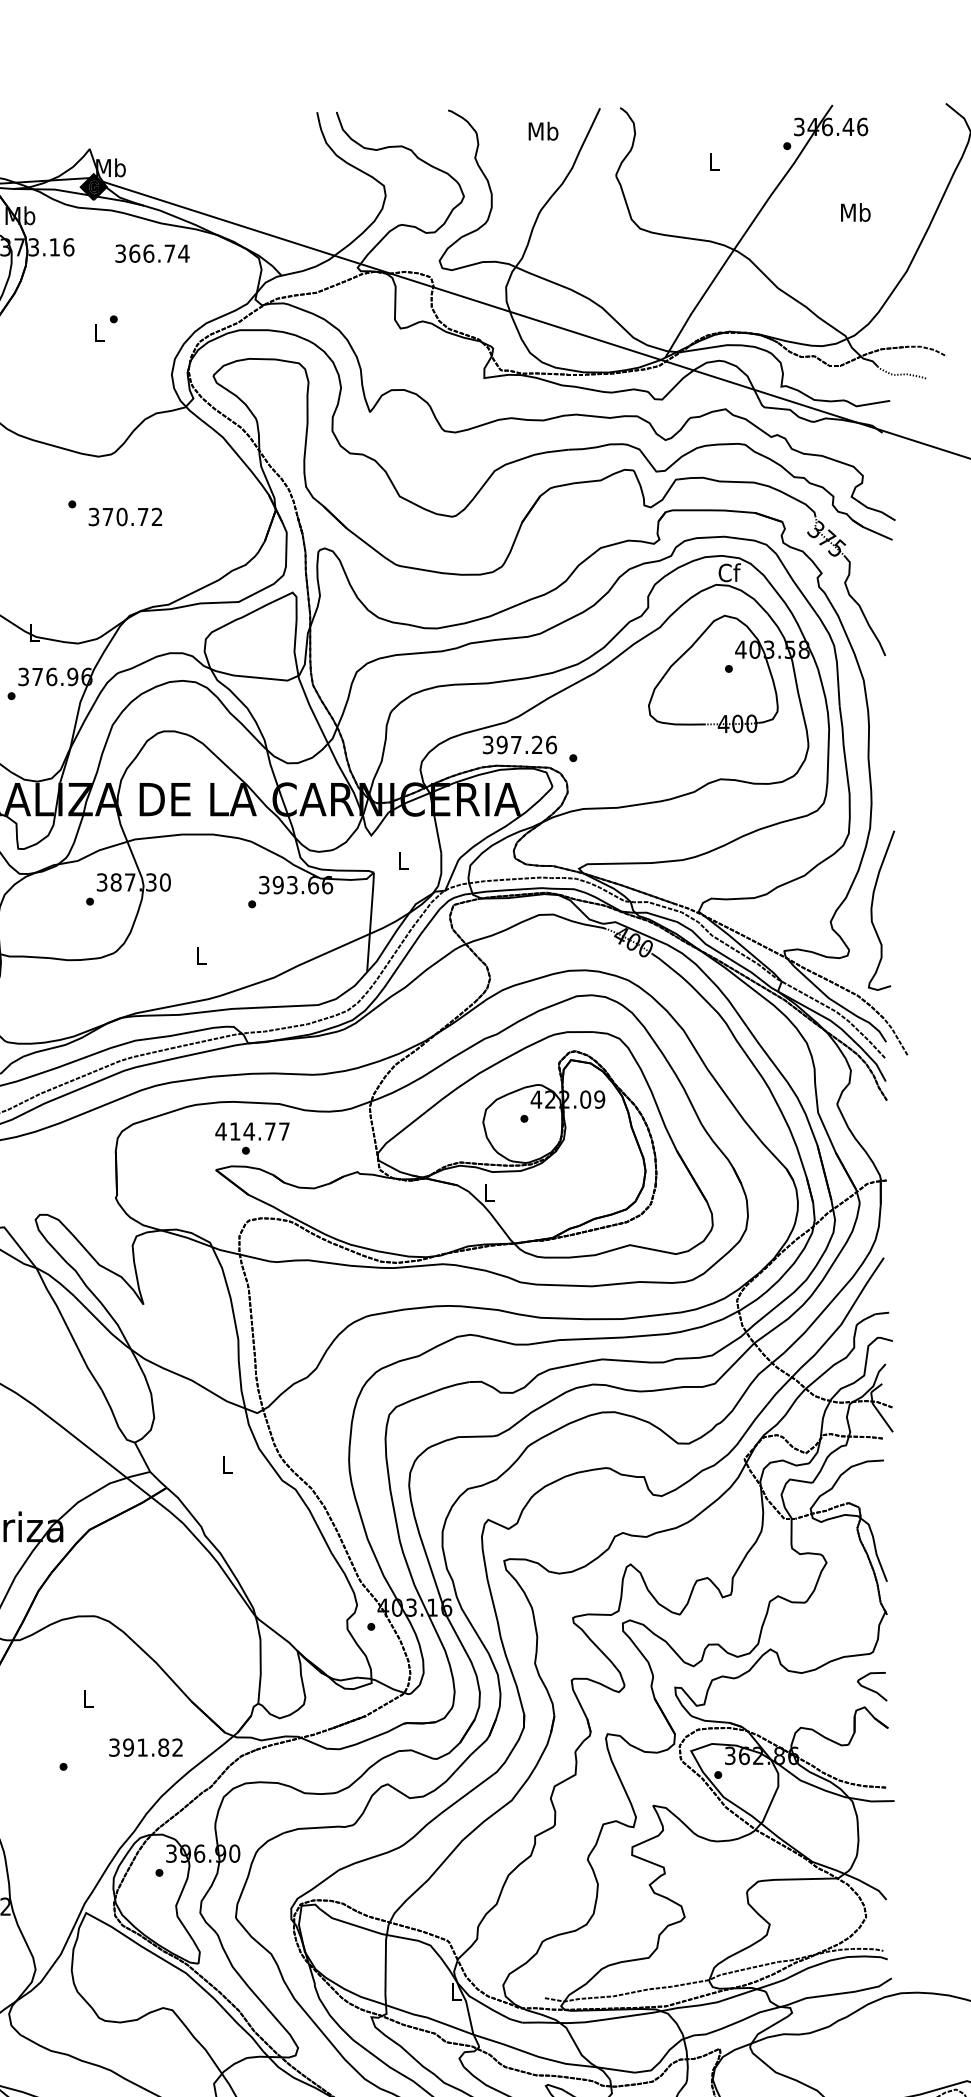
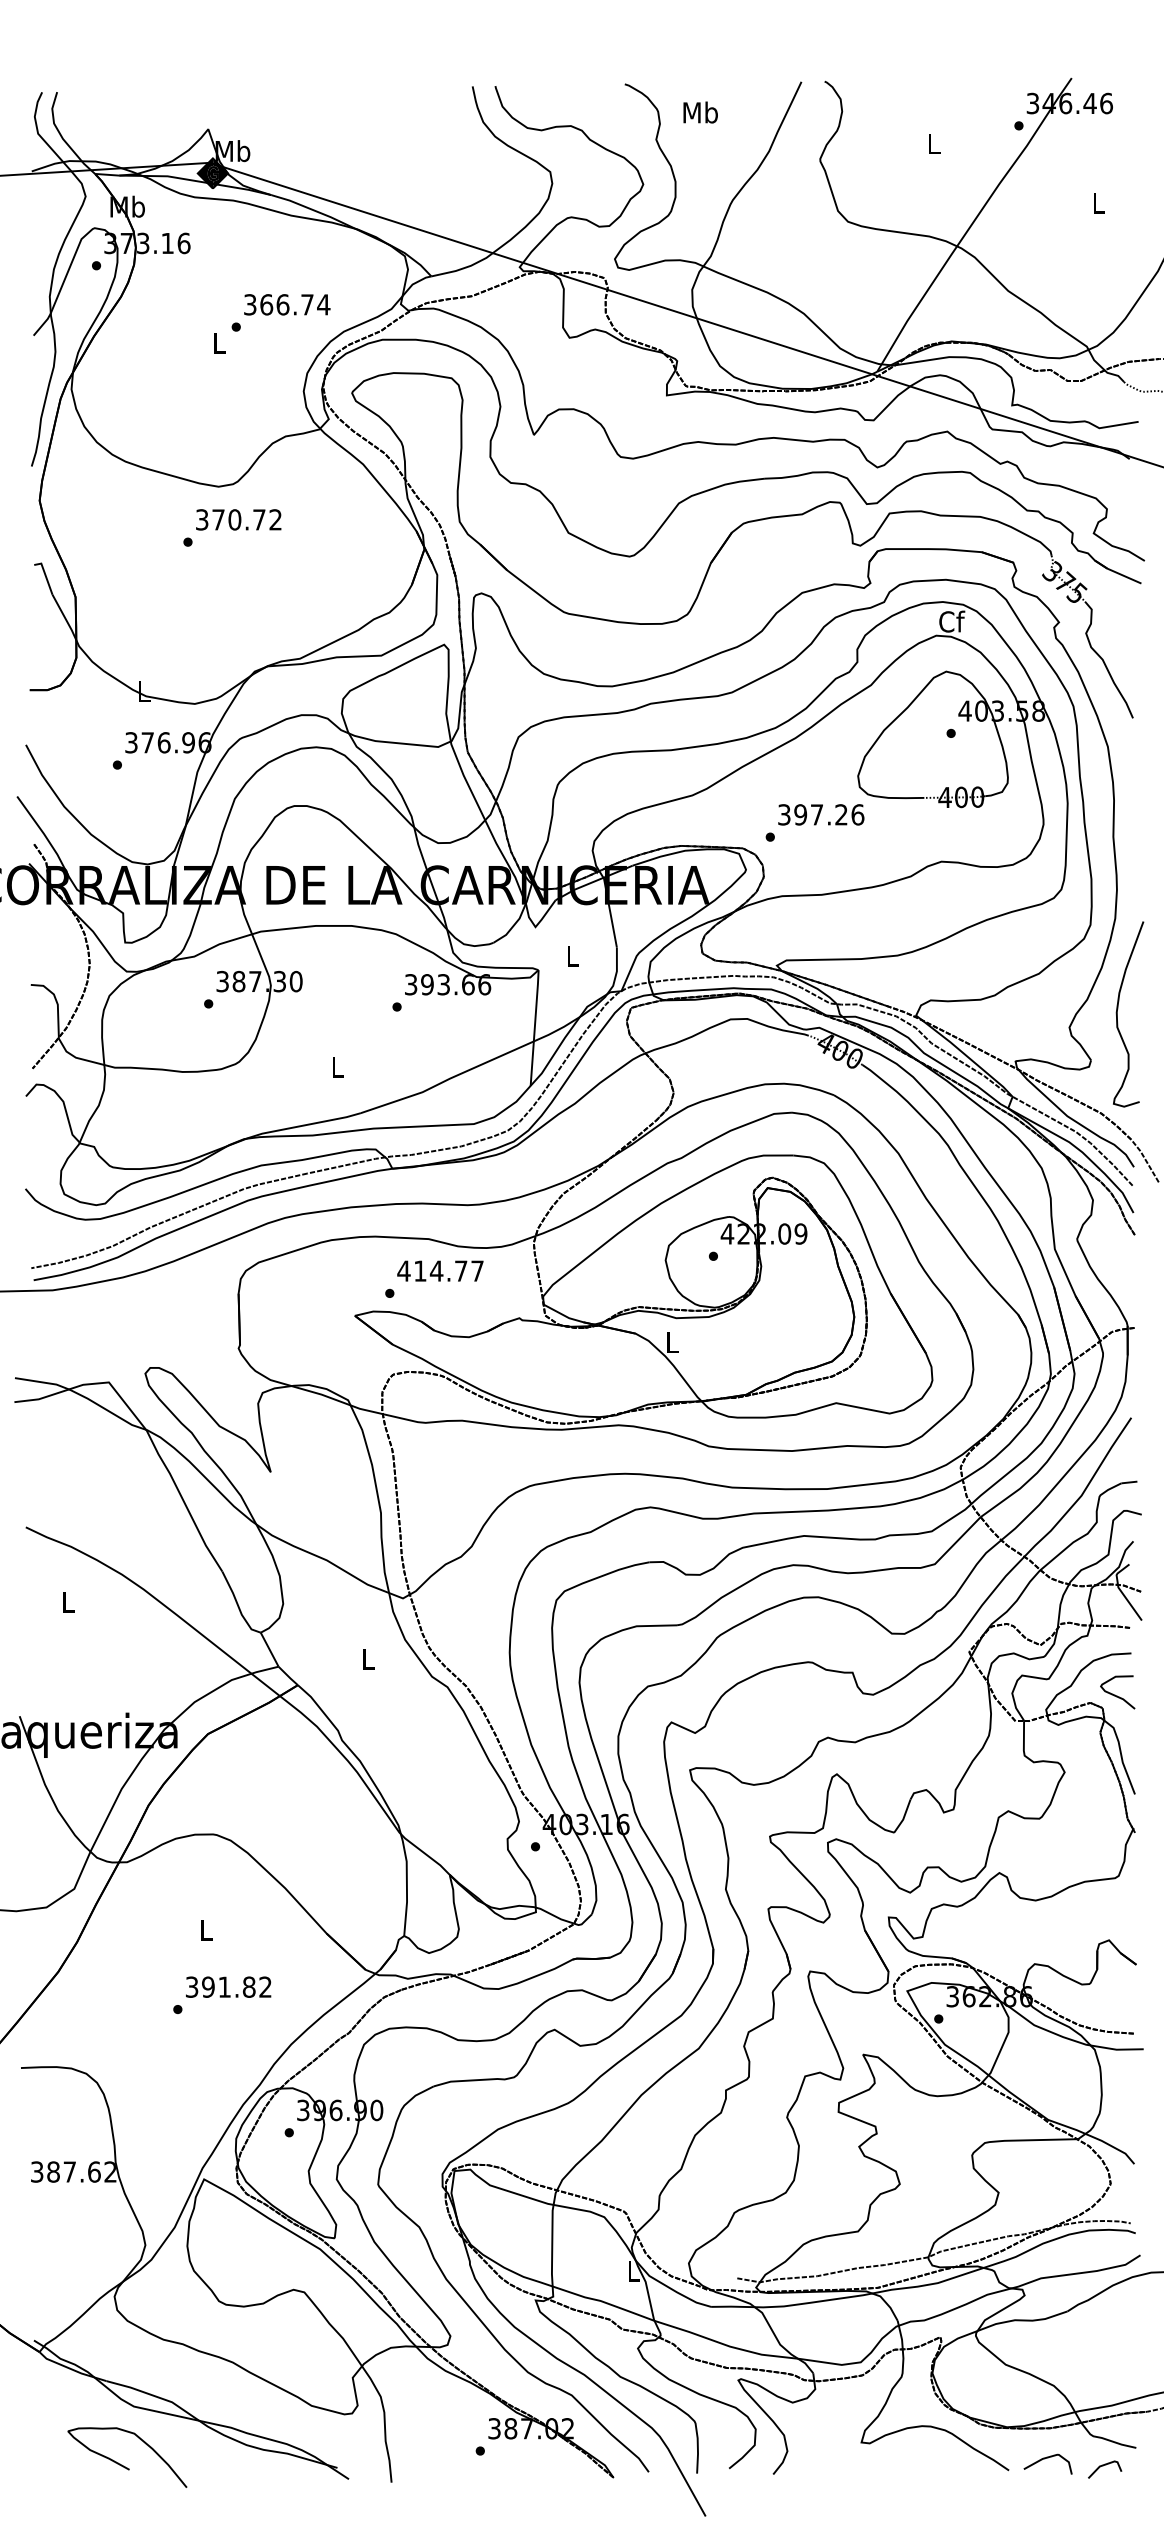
text: (543, 131) -> (700, 112), moved
text: (855, 212) -> (1098, 202), Mb -> L
text: (152, 253) -> (287, 304), moved
text: (125, 516) -> (238, 519), moved
text: (520, 744) -> (821, 814), moved
text: (252, 1131) -> (440, 1270), moved
curve: (870, 1688) -> (1115, 1694), moved
text: (145, 1747) -> (228, 1986), moved

